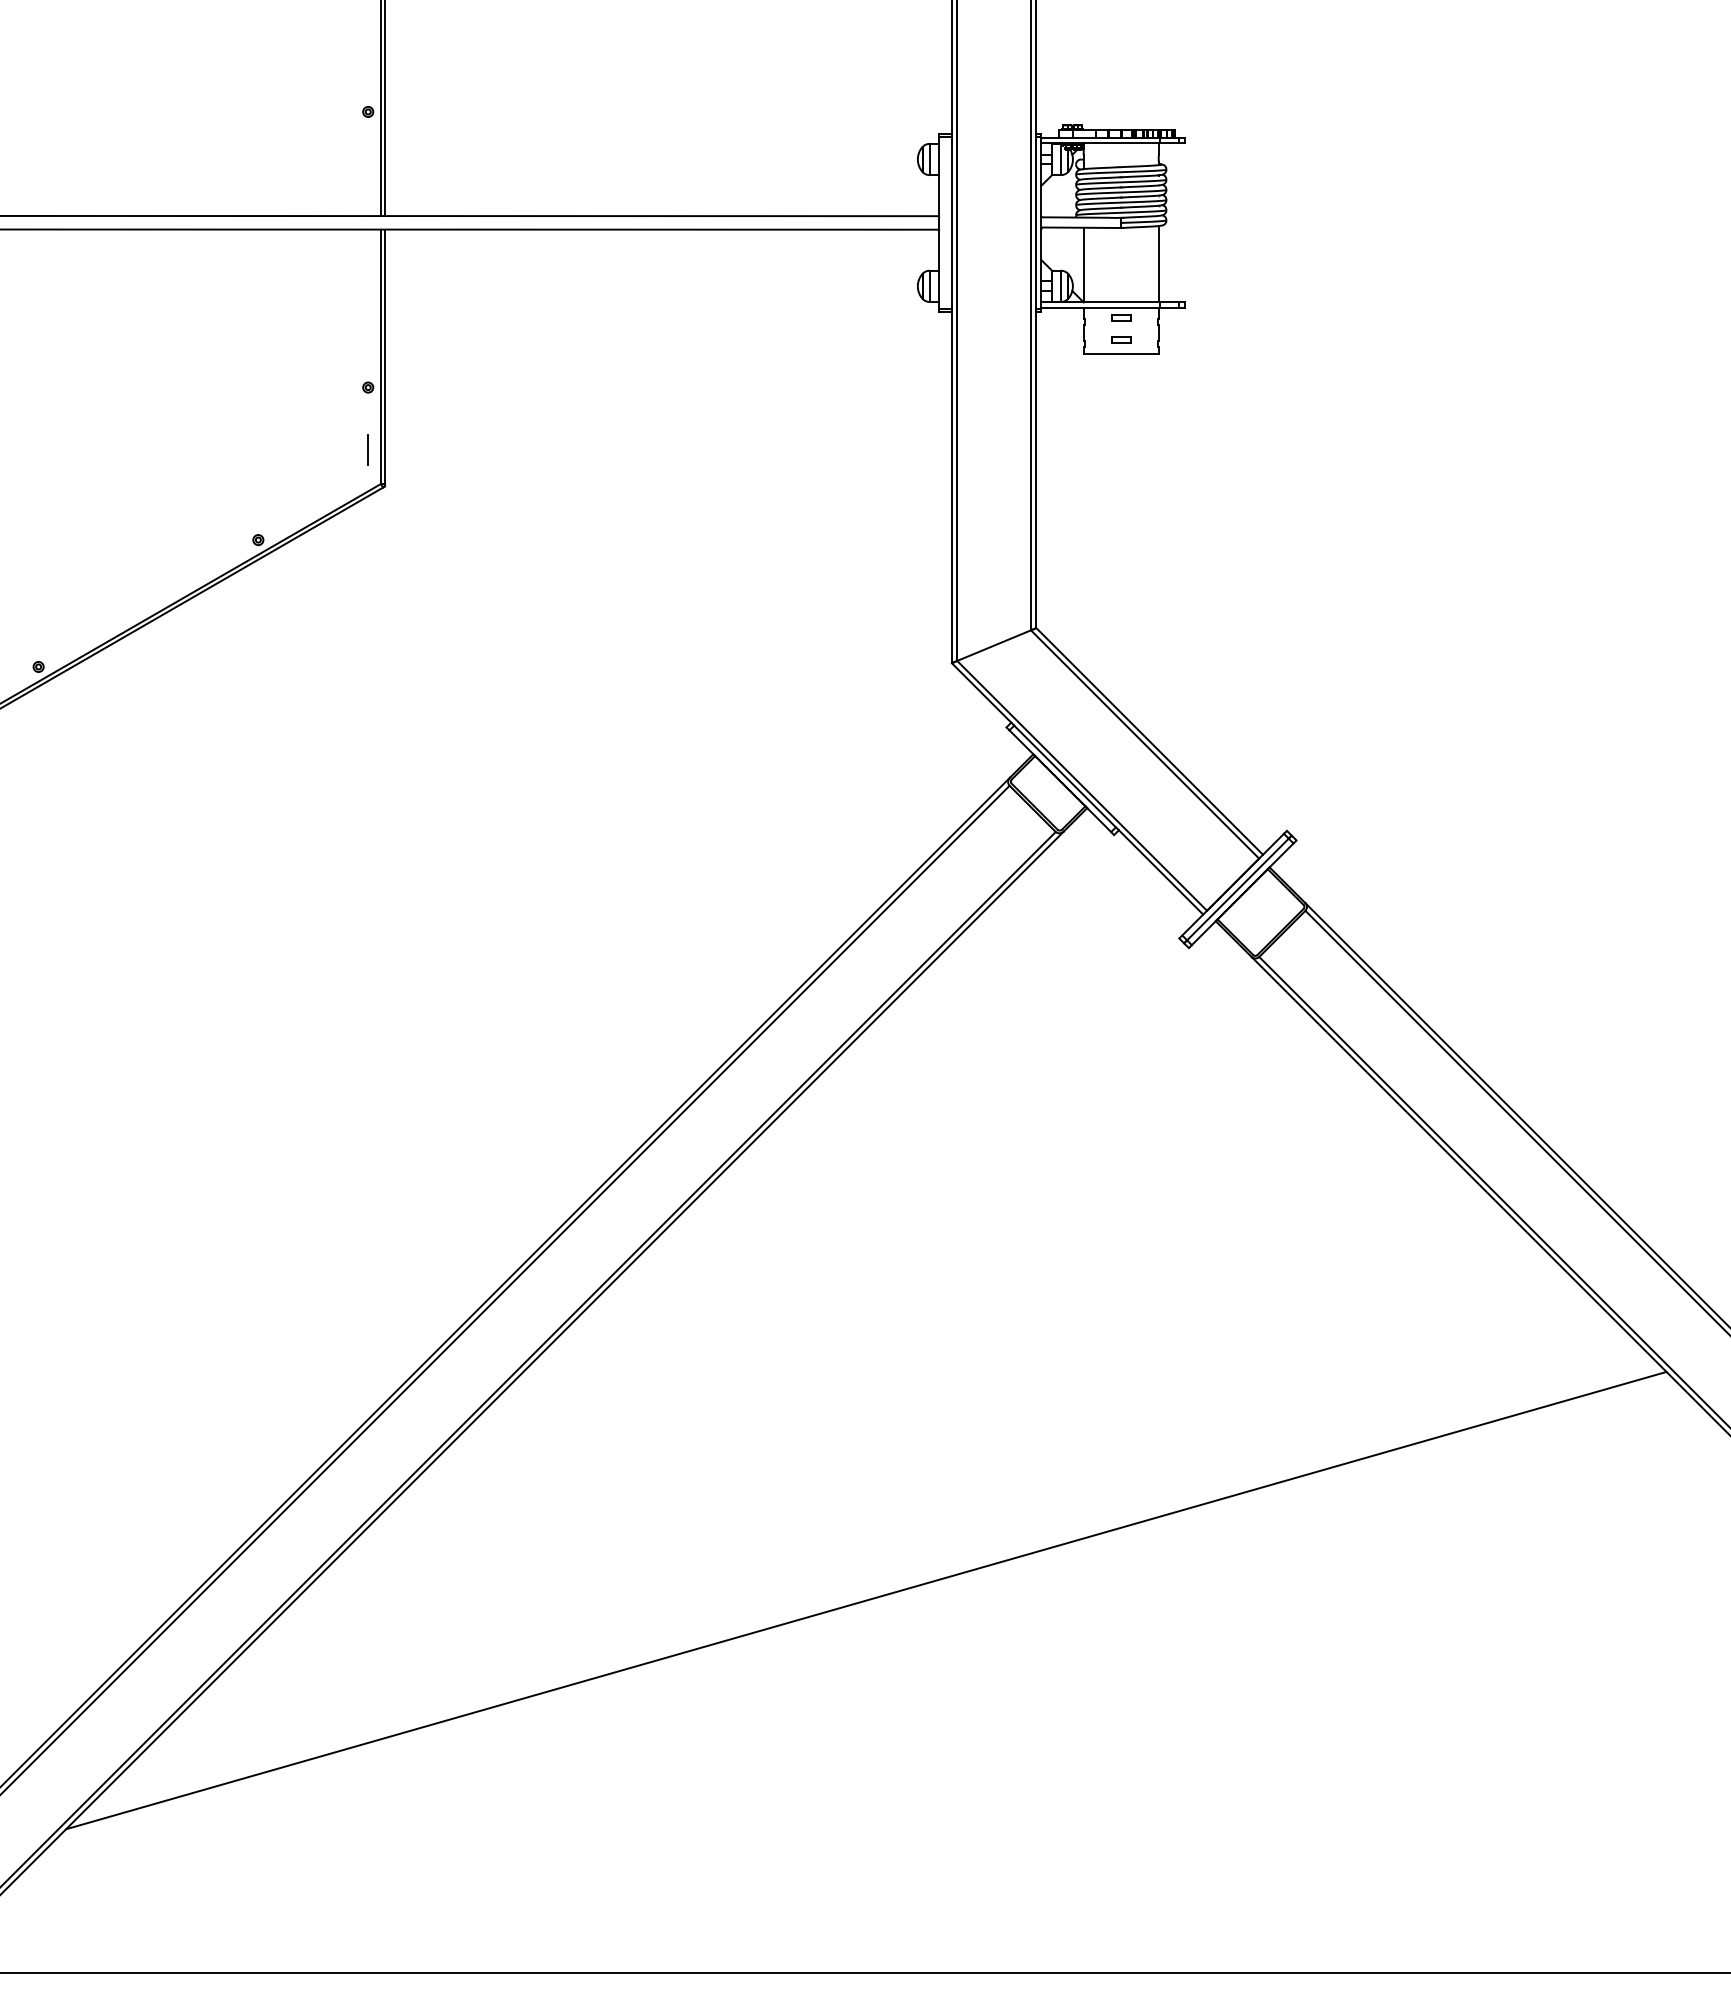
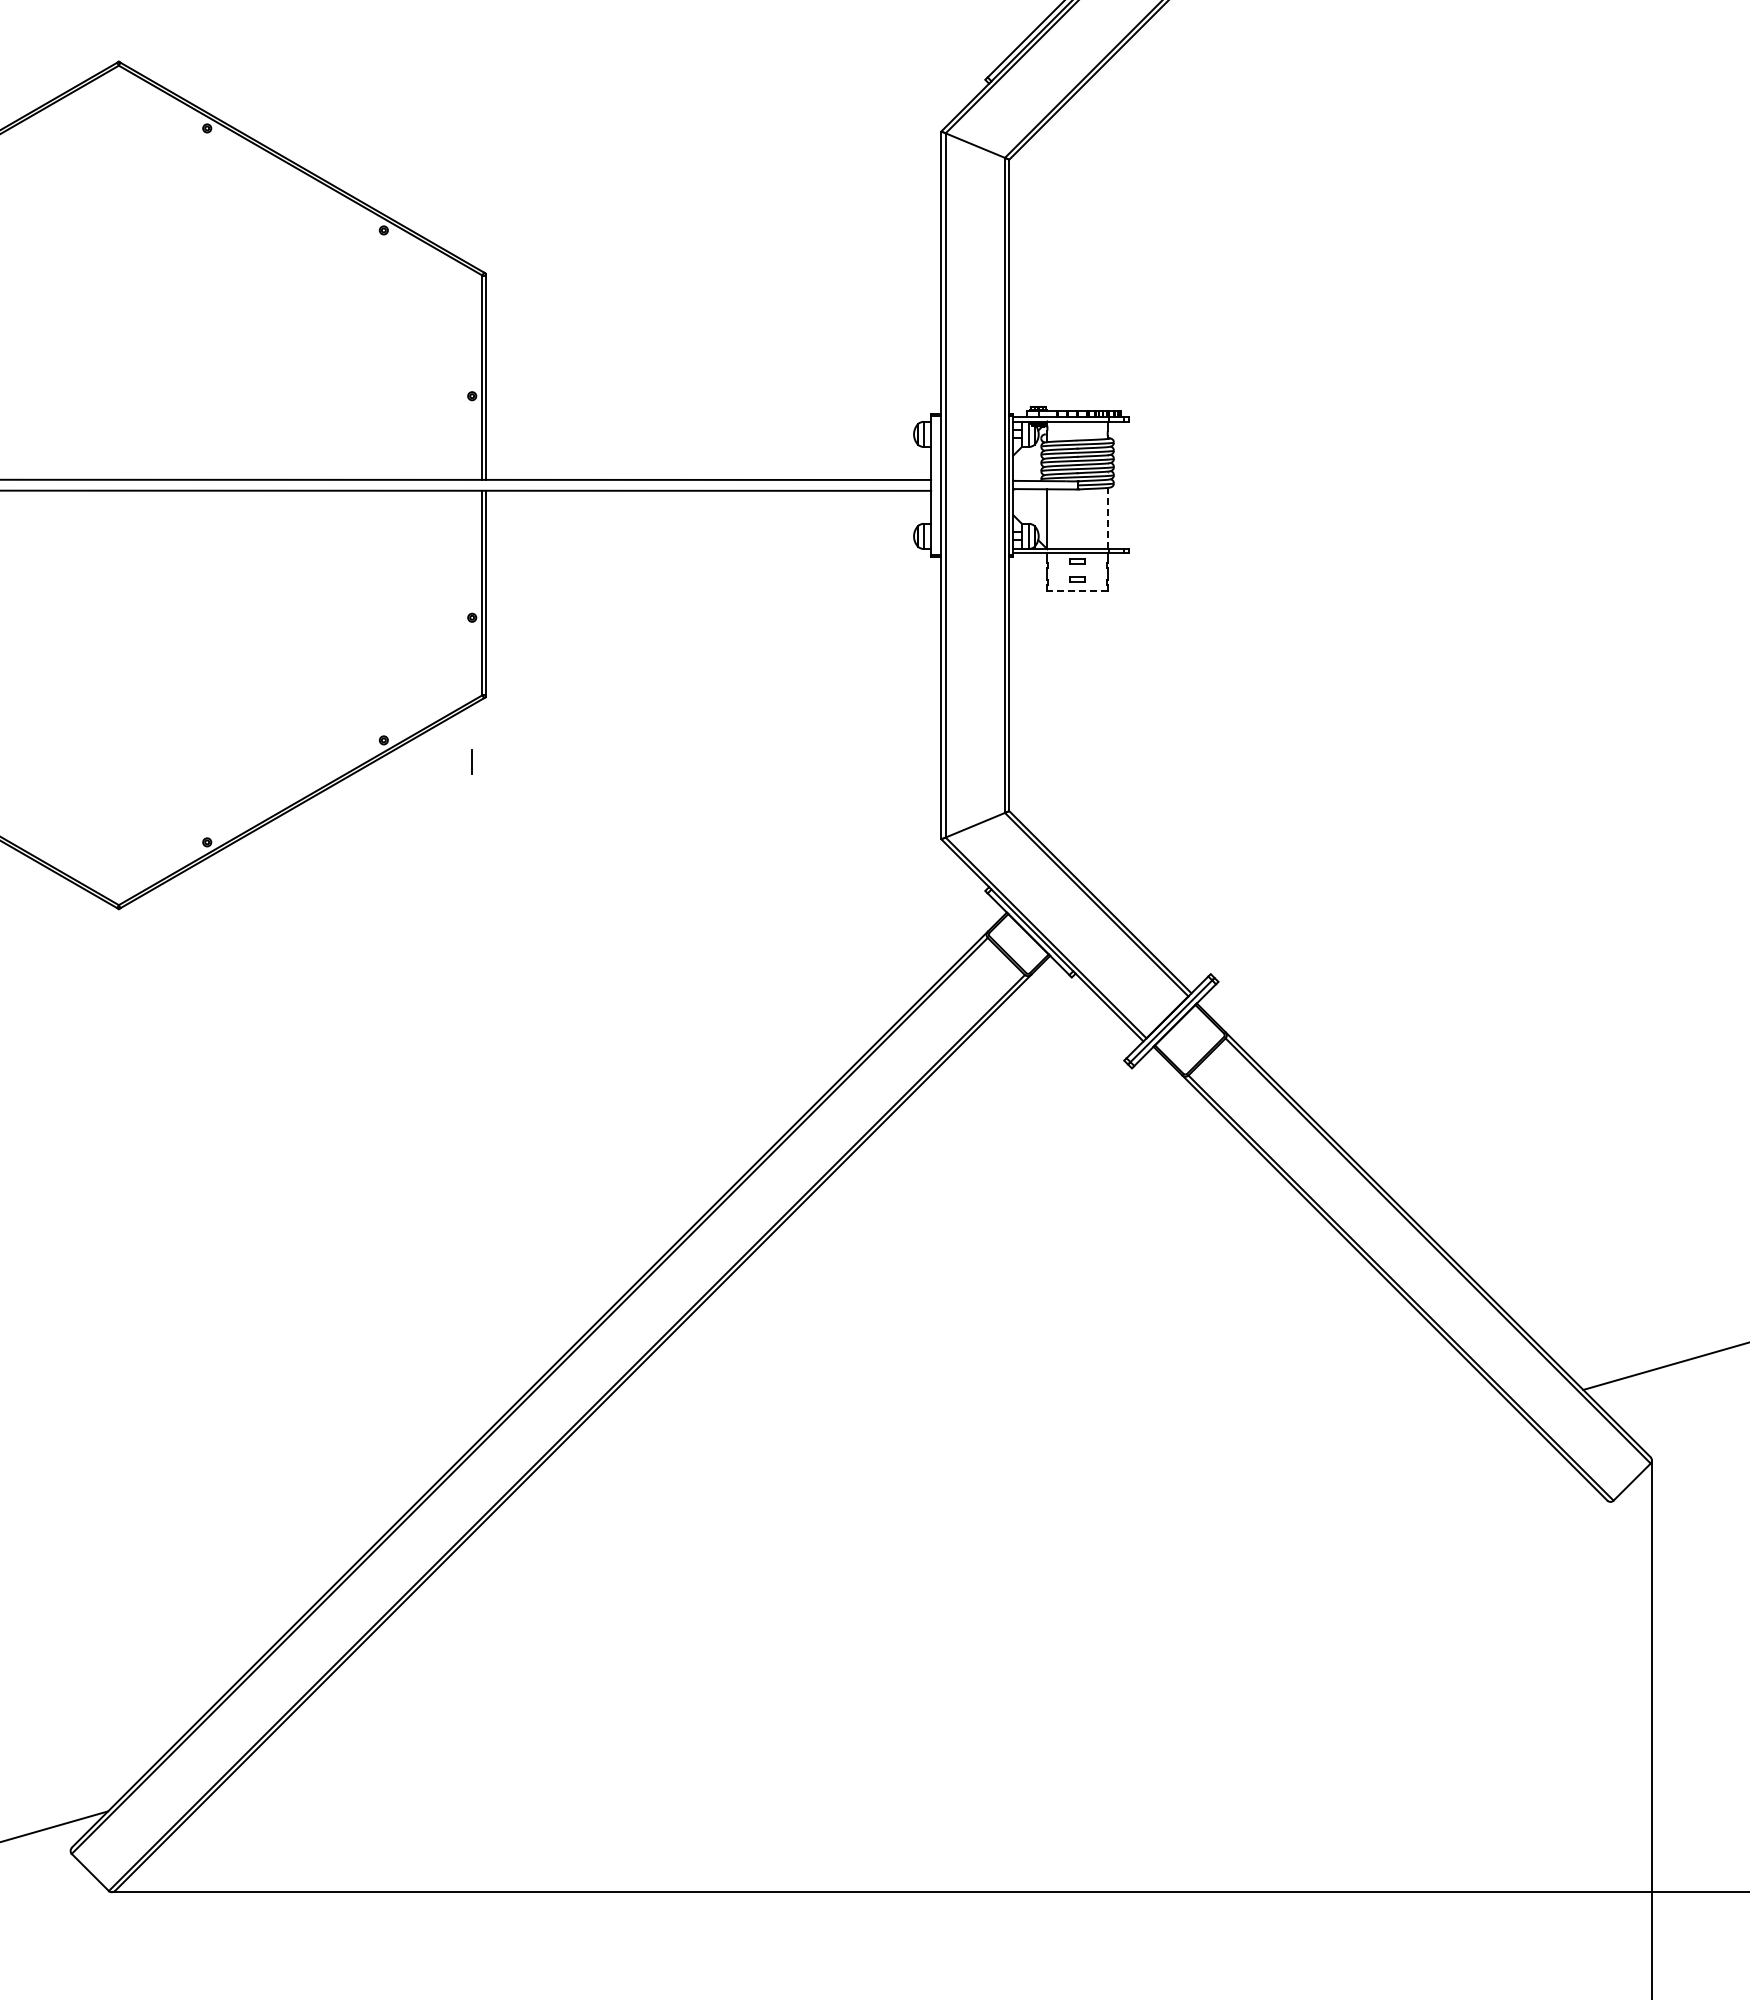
line: (1158, 264) -> (1107, 518), solid -> dashed
line: (1121, 353) -> (1077, 590), solid -> dashed
line: (367, 449) -> (471, 761), moved
line: (866, 1600) -> (872, 1592), removed

